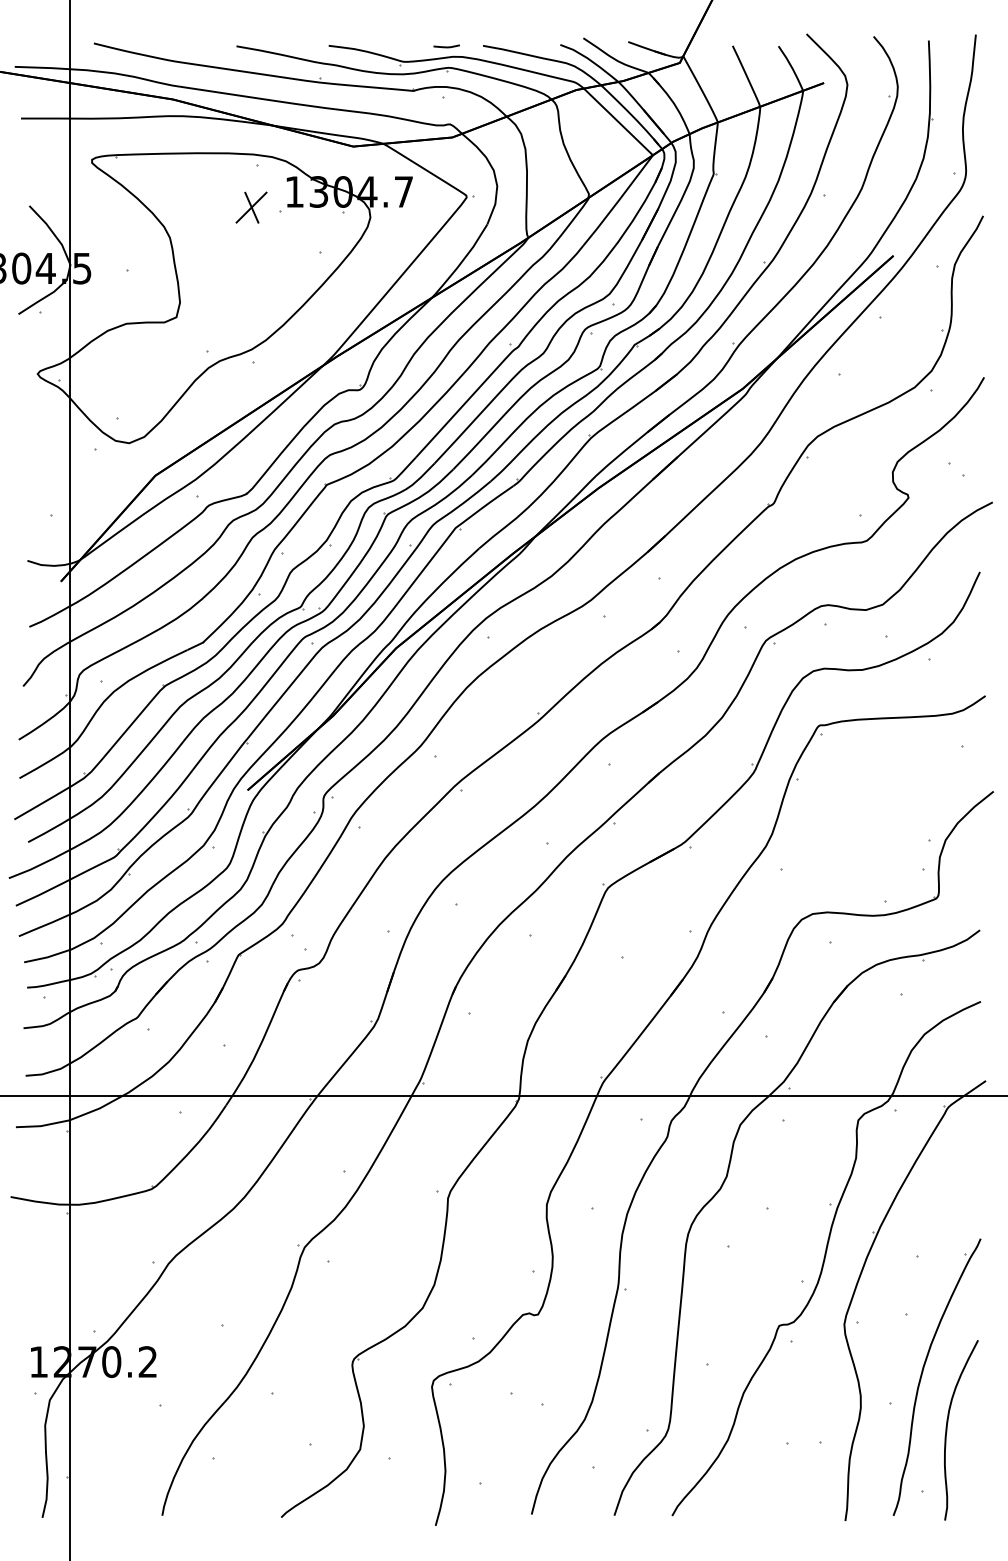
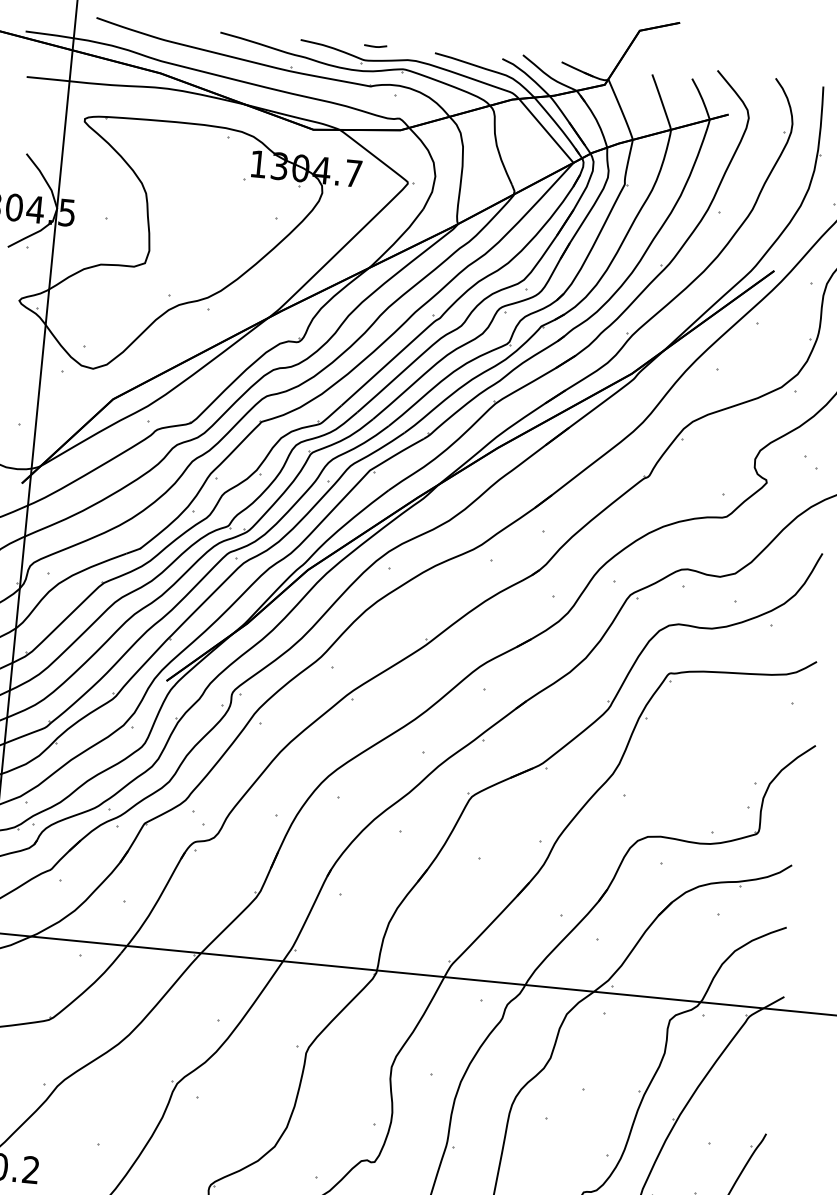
line: (446, 46) -> (375, 46), moved
part: (251, 207) -> (219, 174), removed

